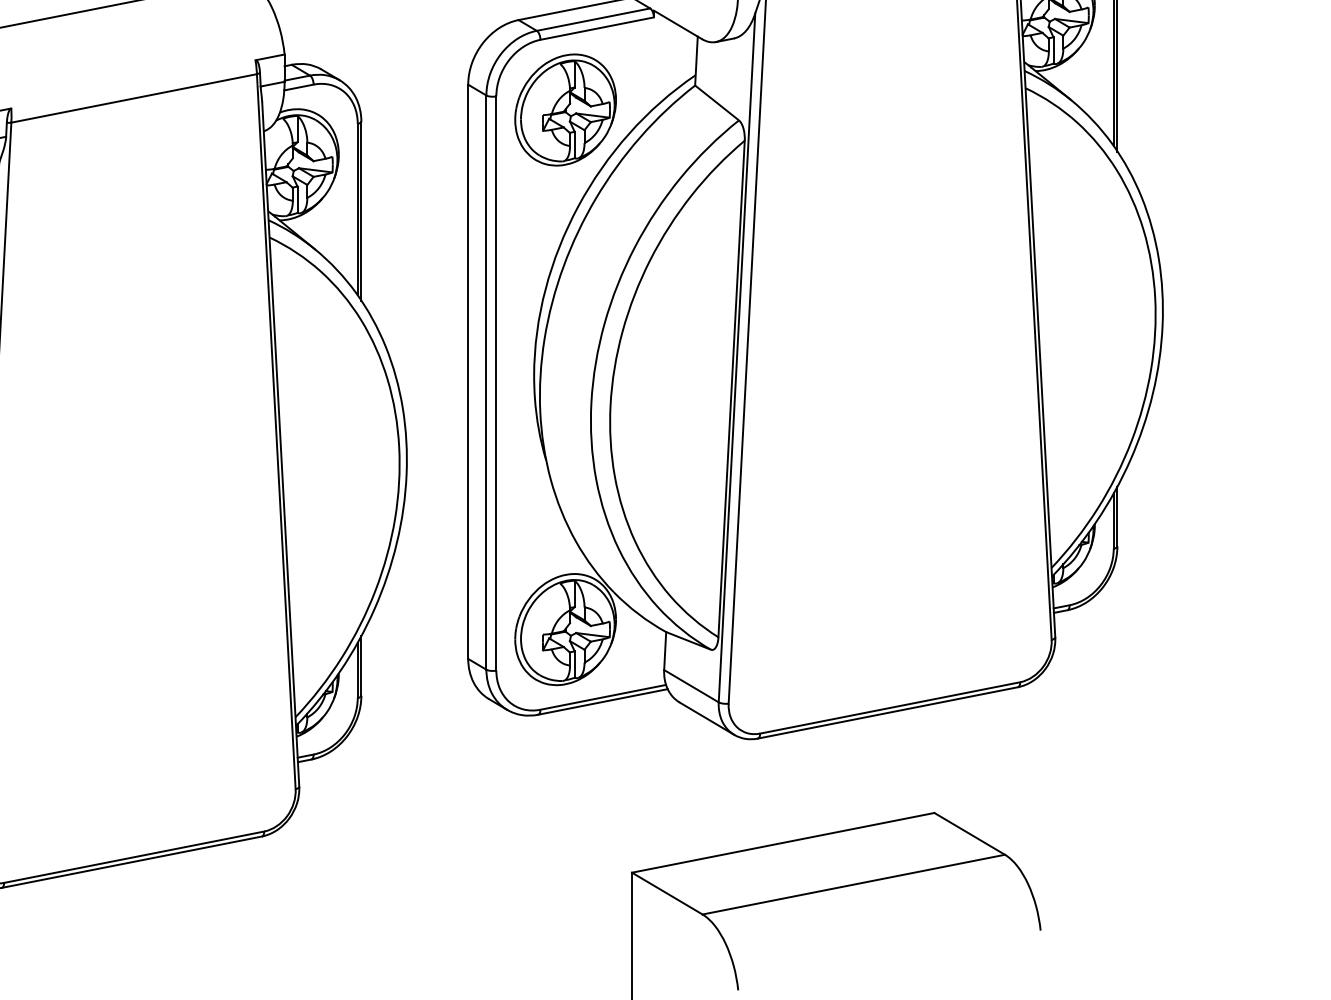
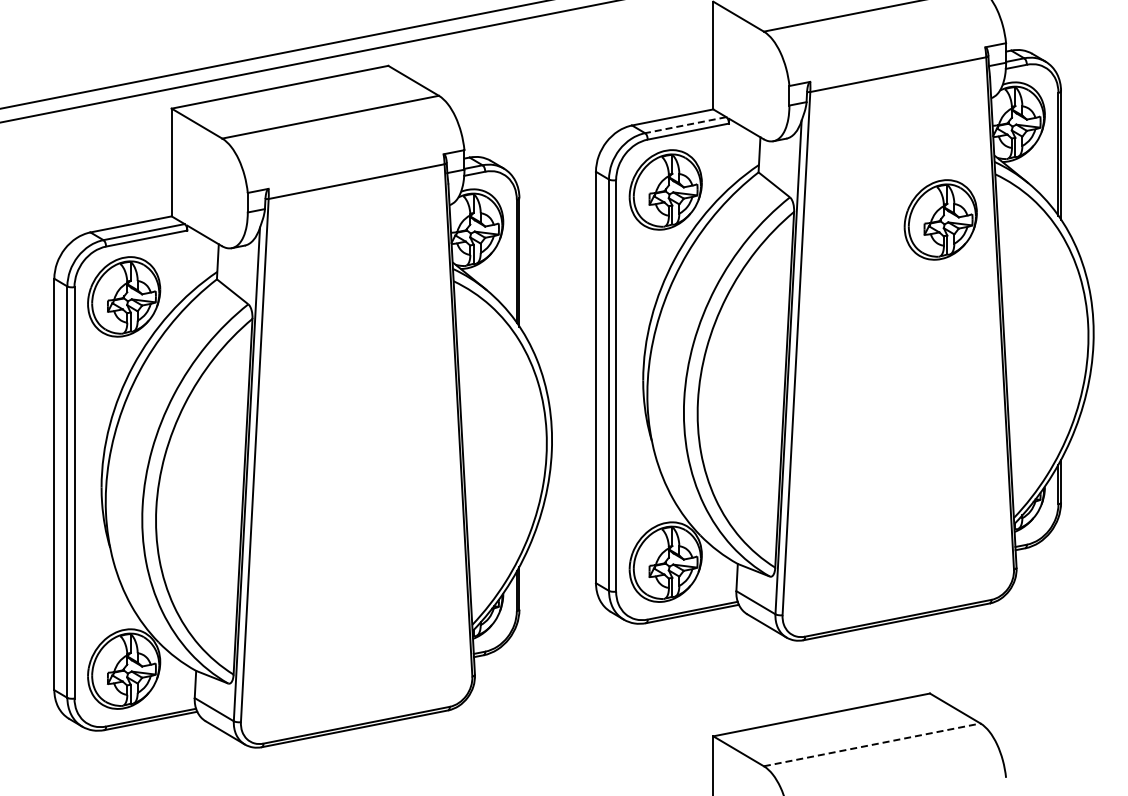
line: (593, 20) -> (685, 125), solid -> dashed
part: (949, 151) -> (940, 219), added
line: (854, 884) -> (872, 744), solid -> dashed

